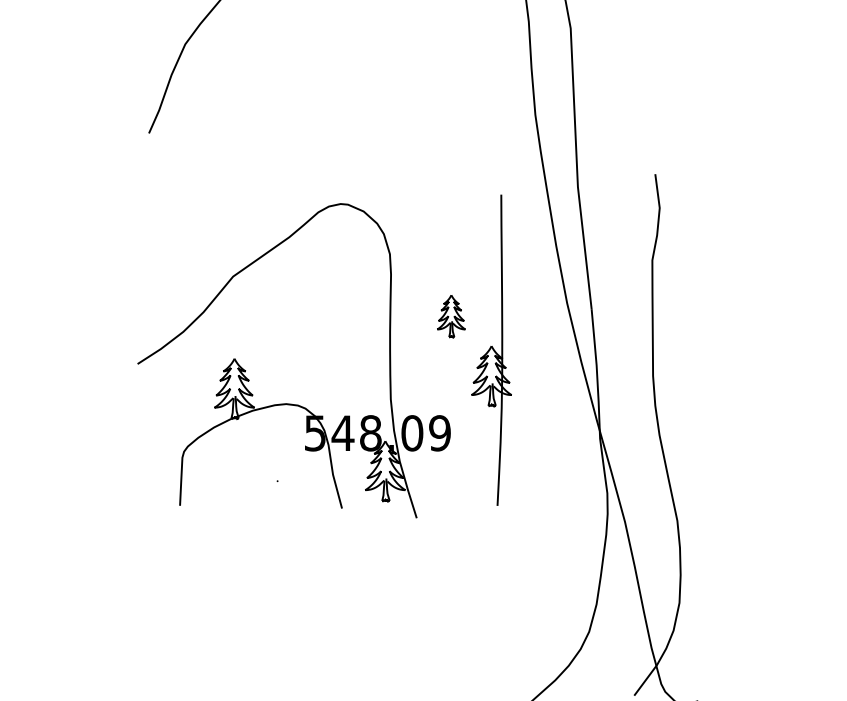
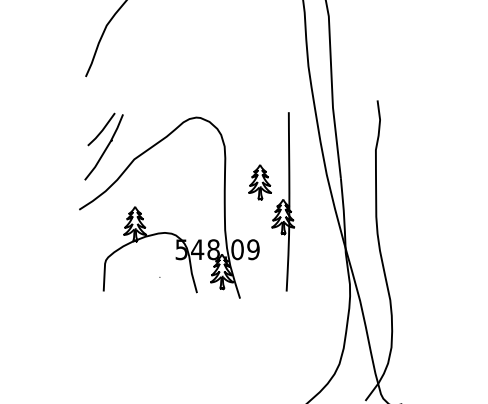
part: (179, 254) -> (103, 146), added
part: (450, 316) -> (259, 182), size x1.43

